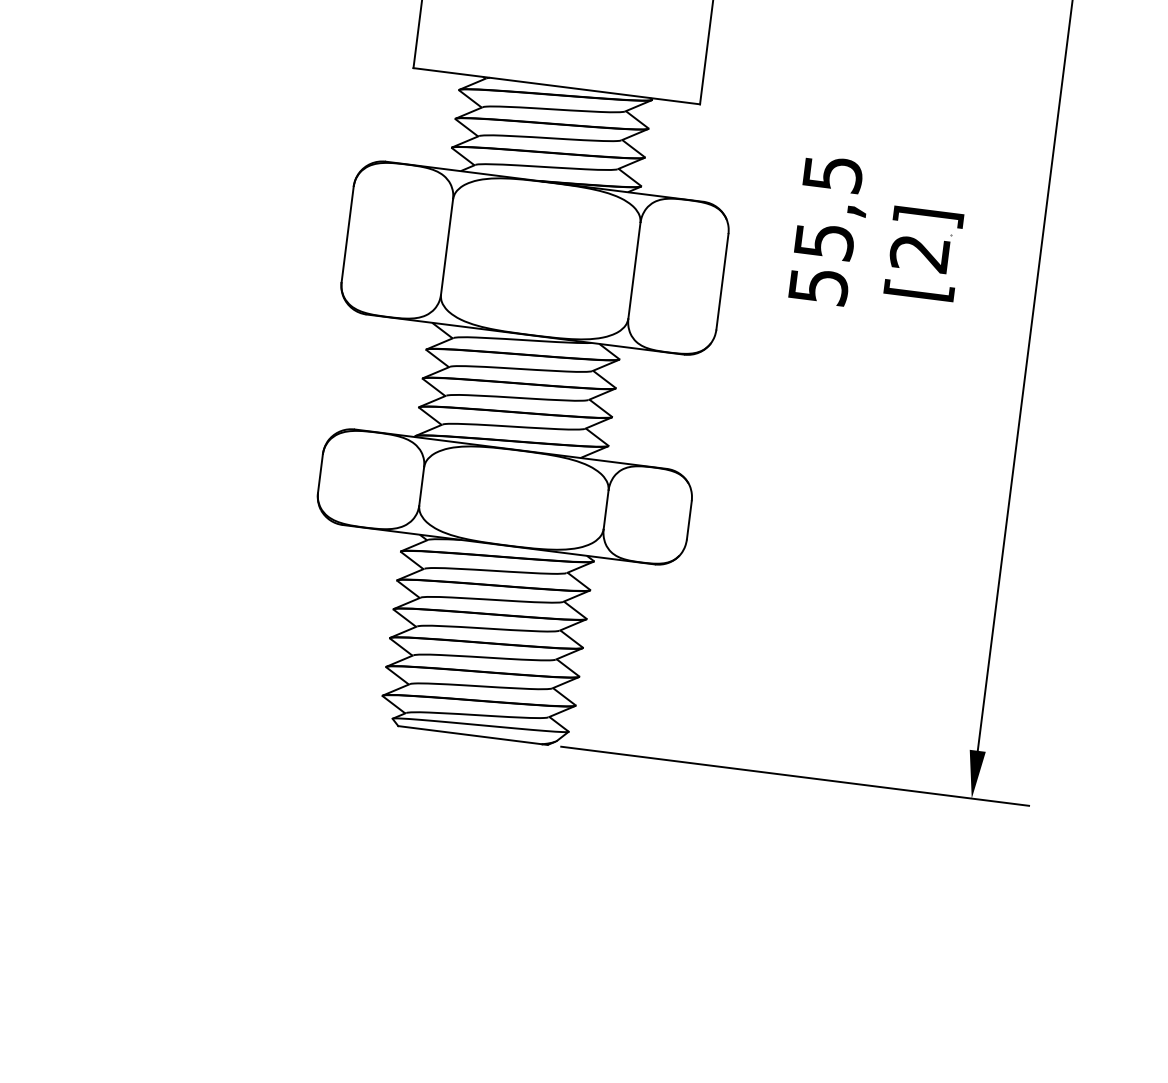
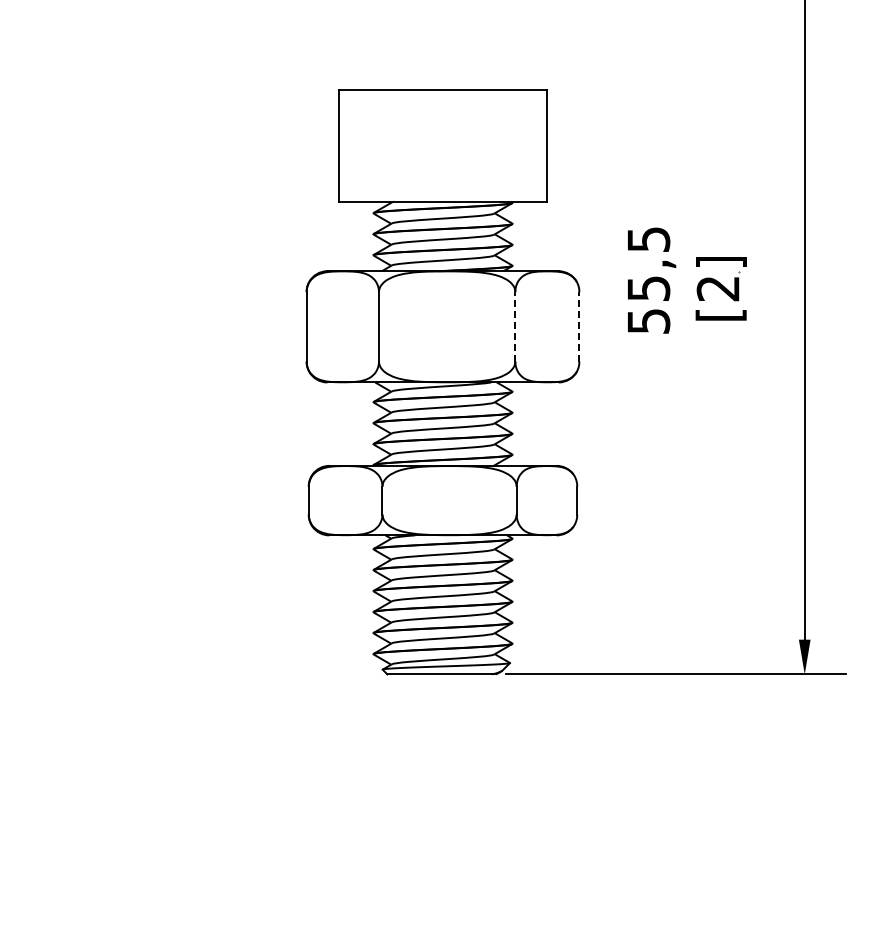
line: (634, 270) -> (515, 326), solid -> dashed
line: (722, 281) -> (579, 326), solid -> dashed

